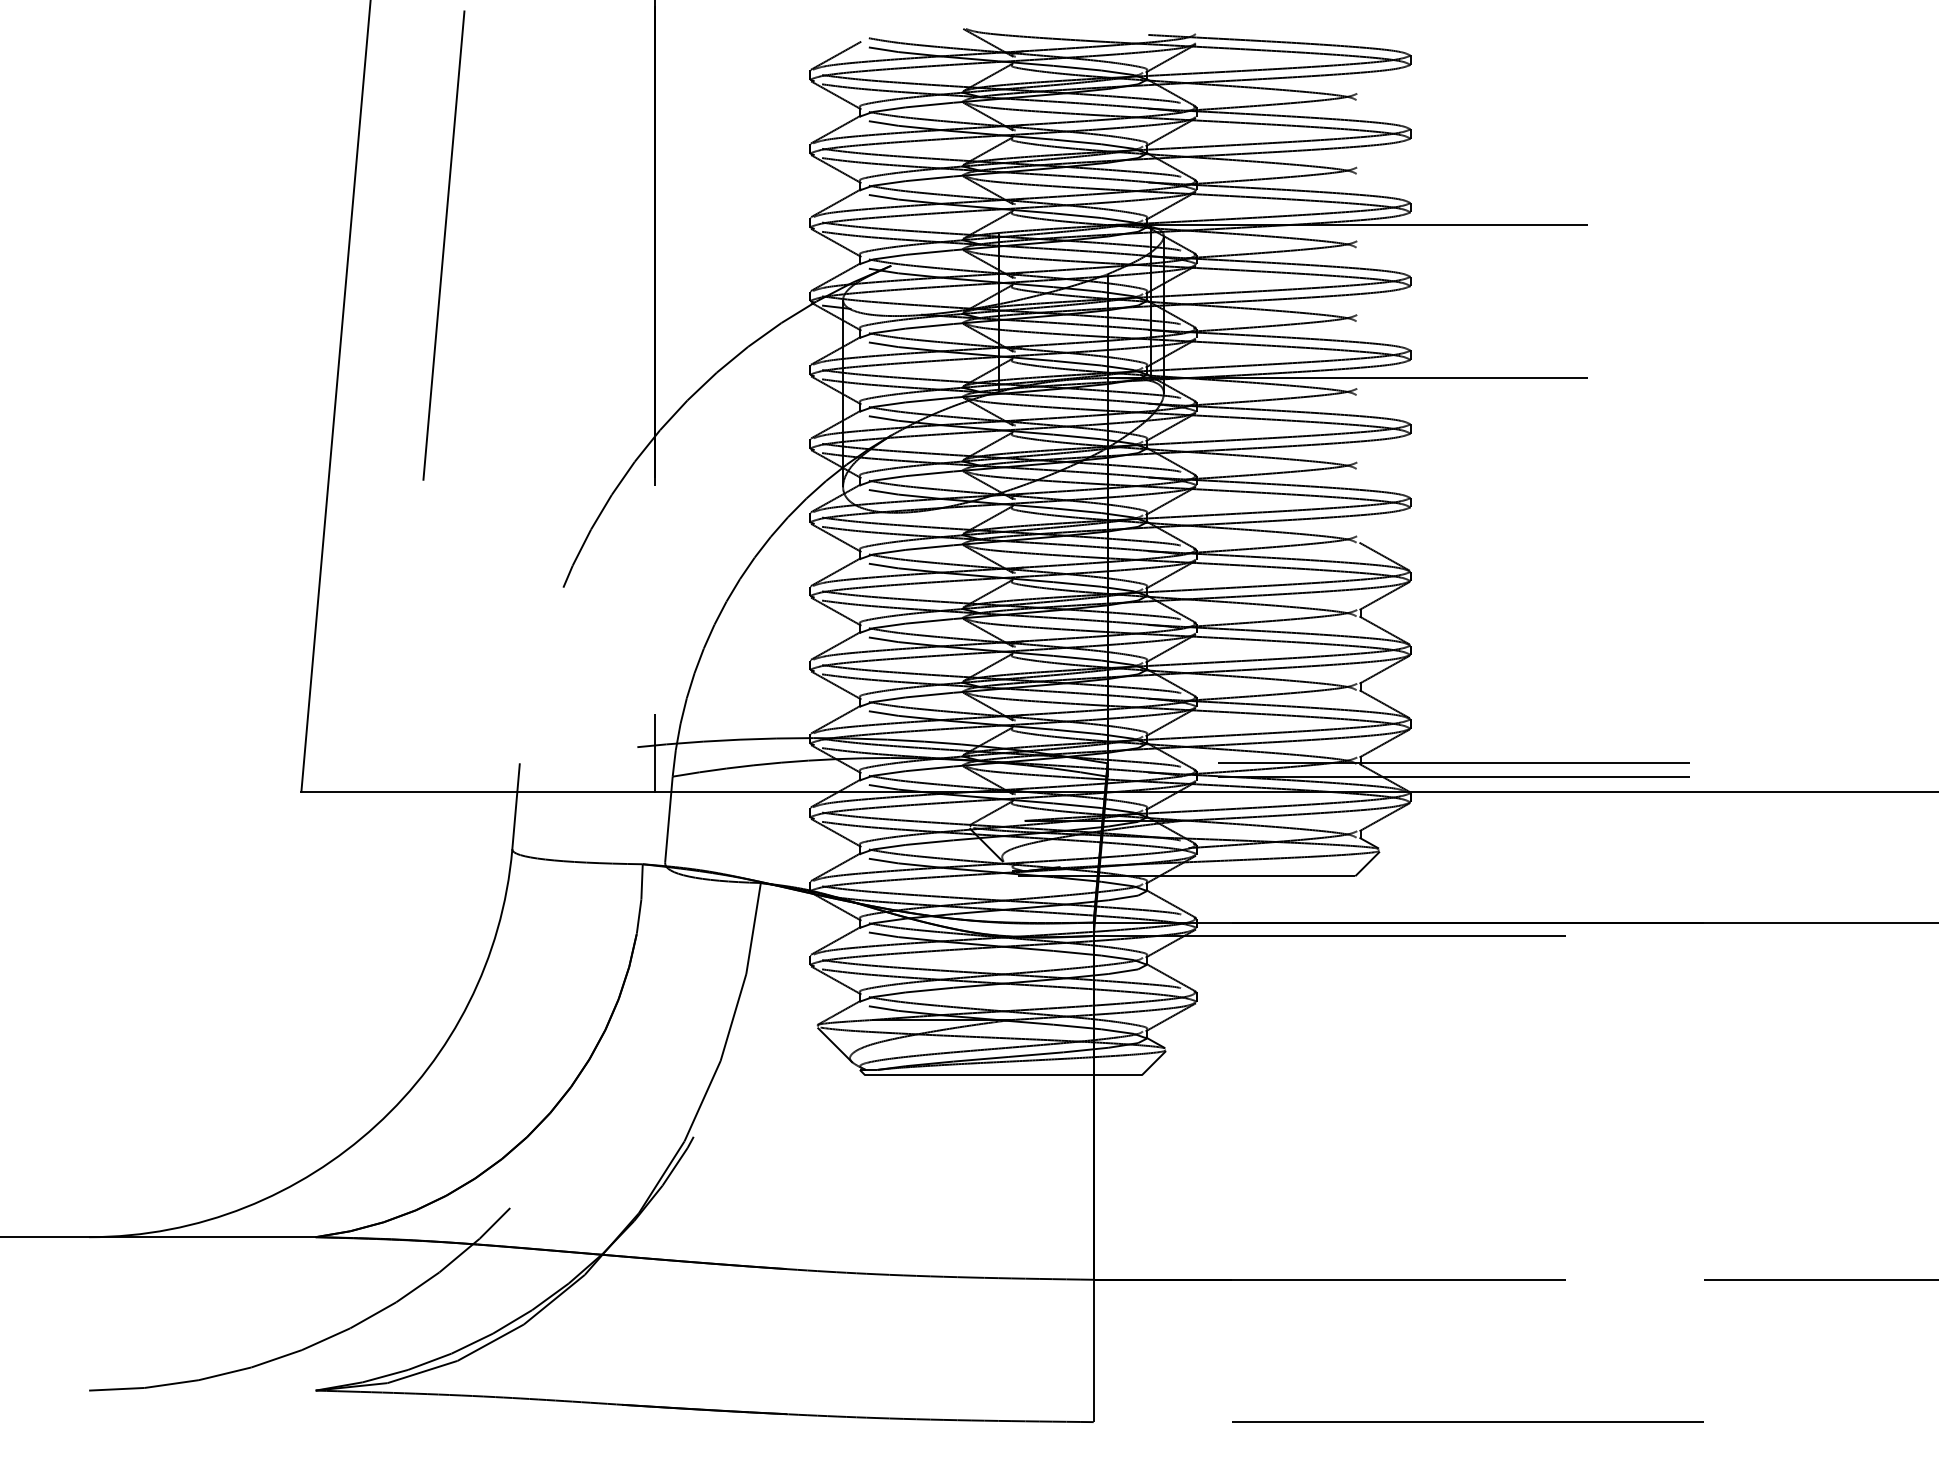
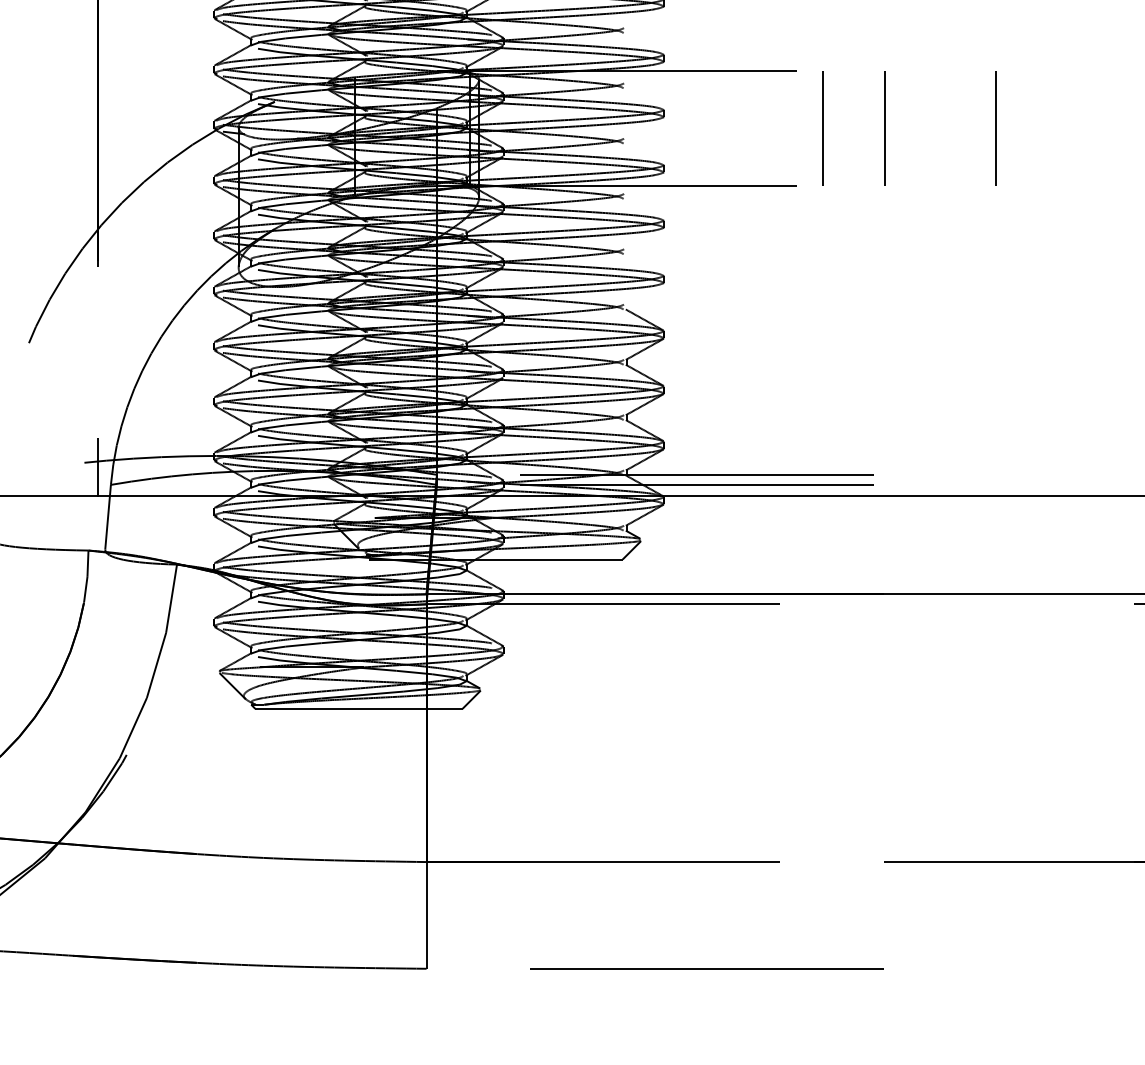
line: (1623, 301) -> (823, 128), added
line: (1705, 301) -> (885, 128), added
line: (1852, 301) -> (995, 128), added

